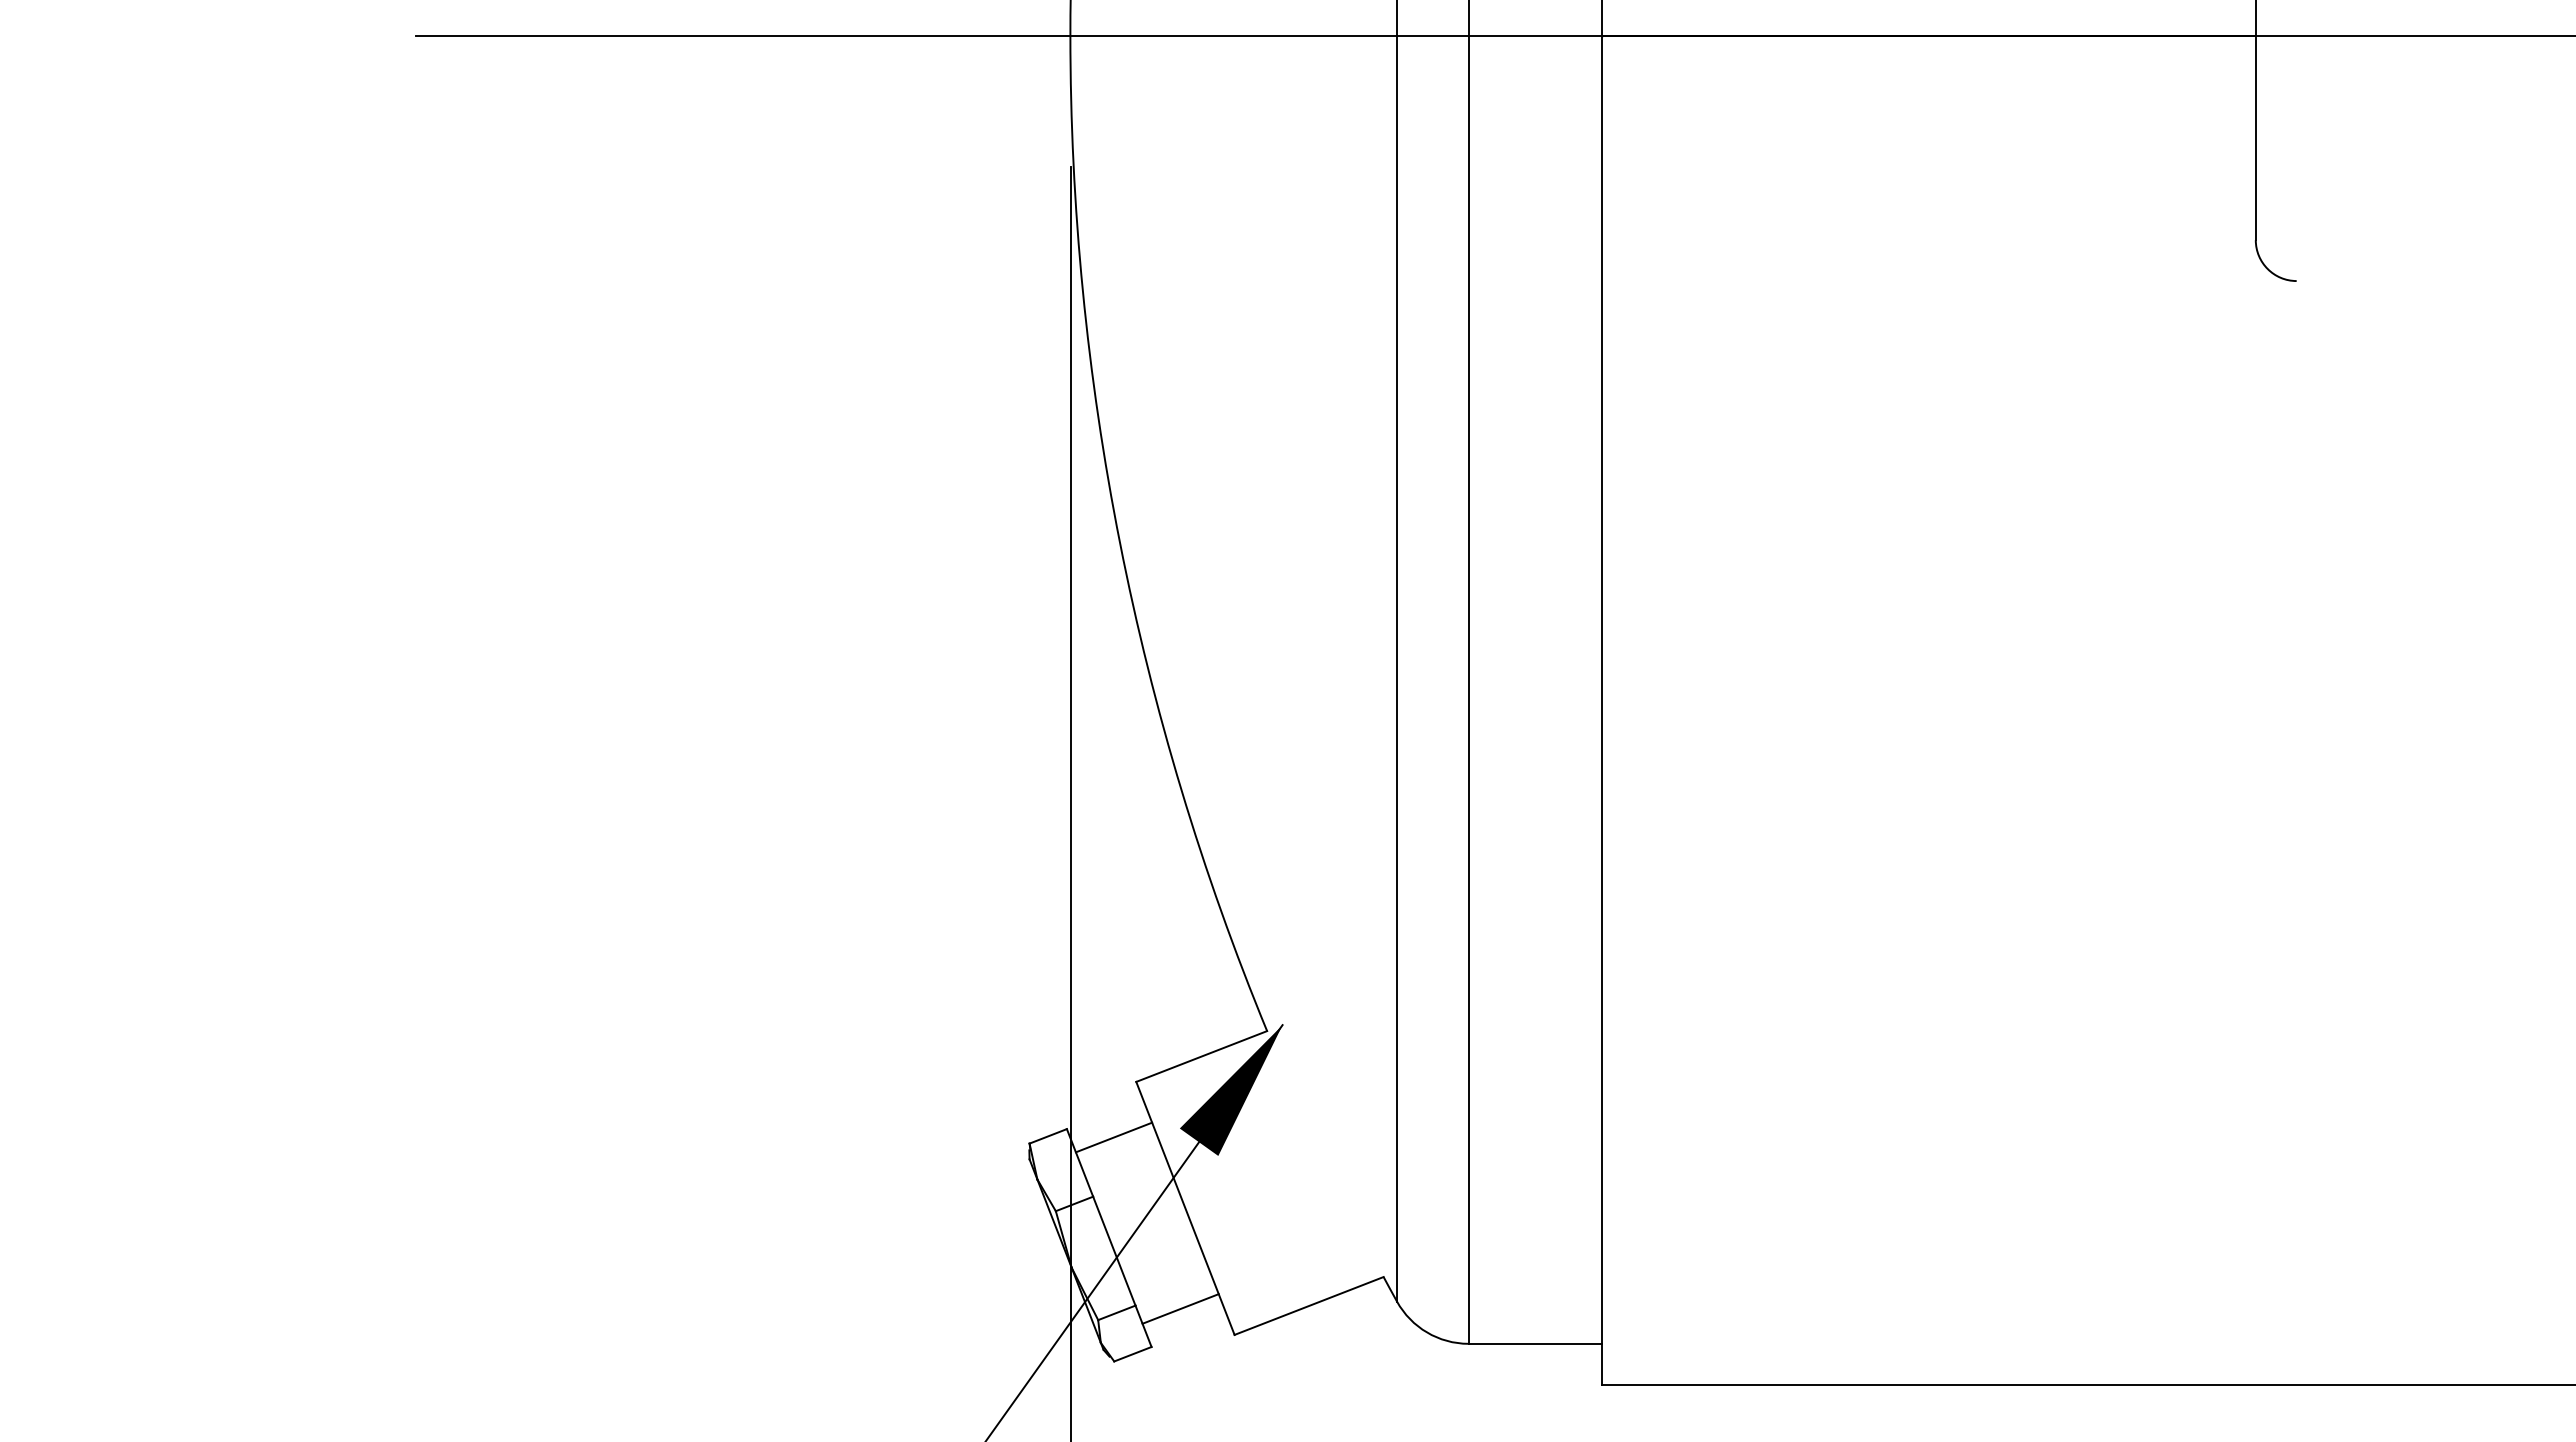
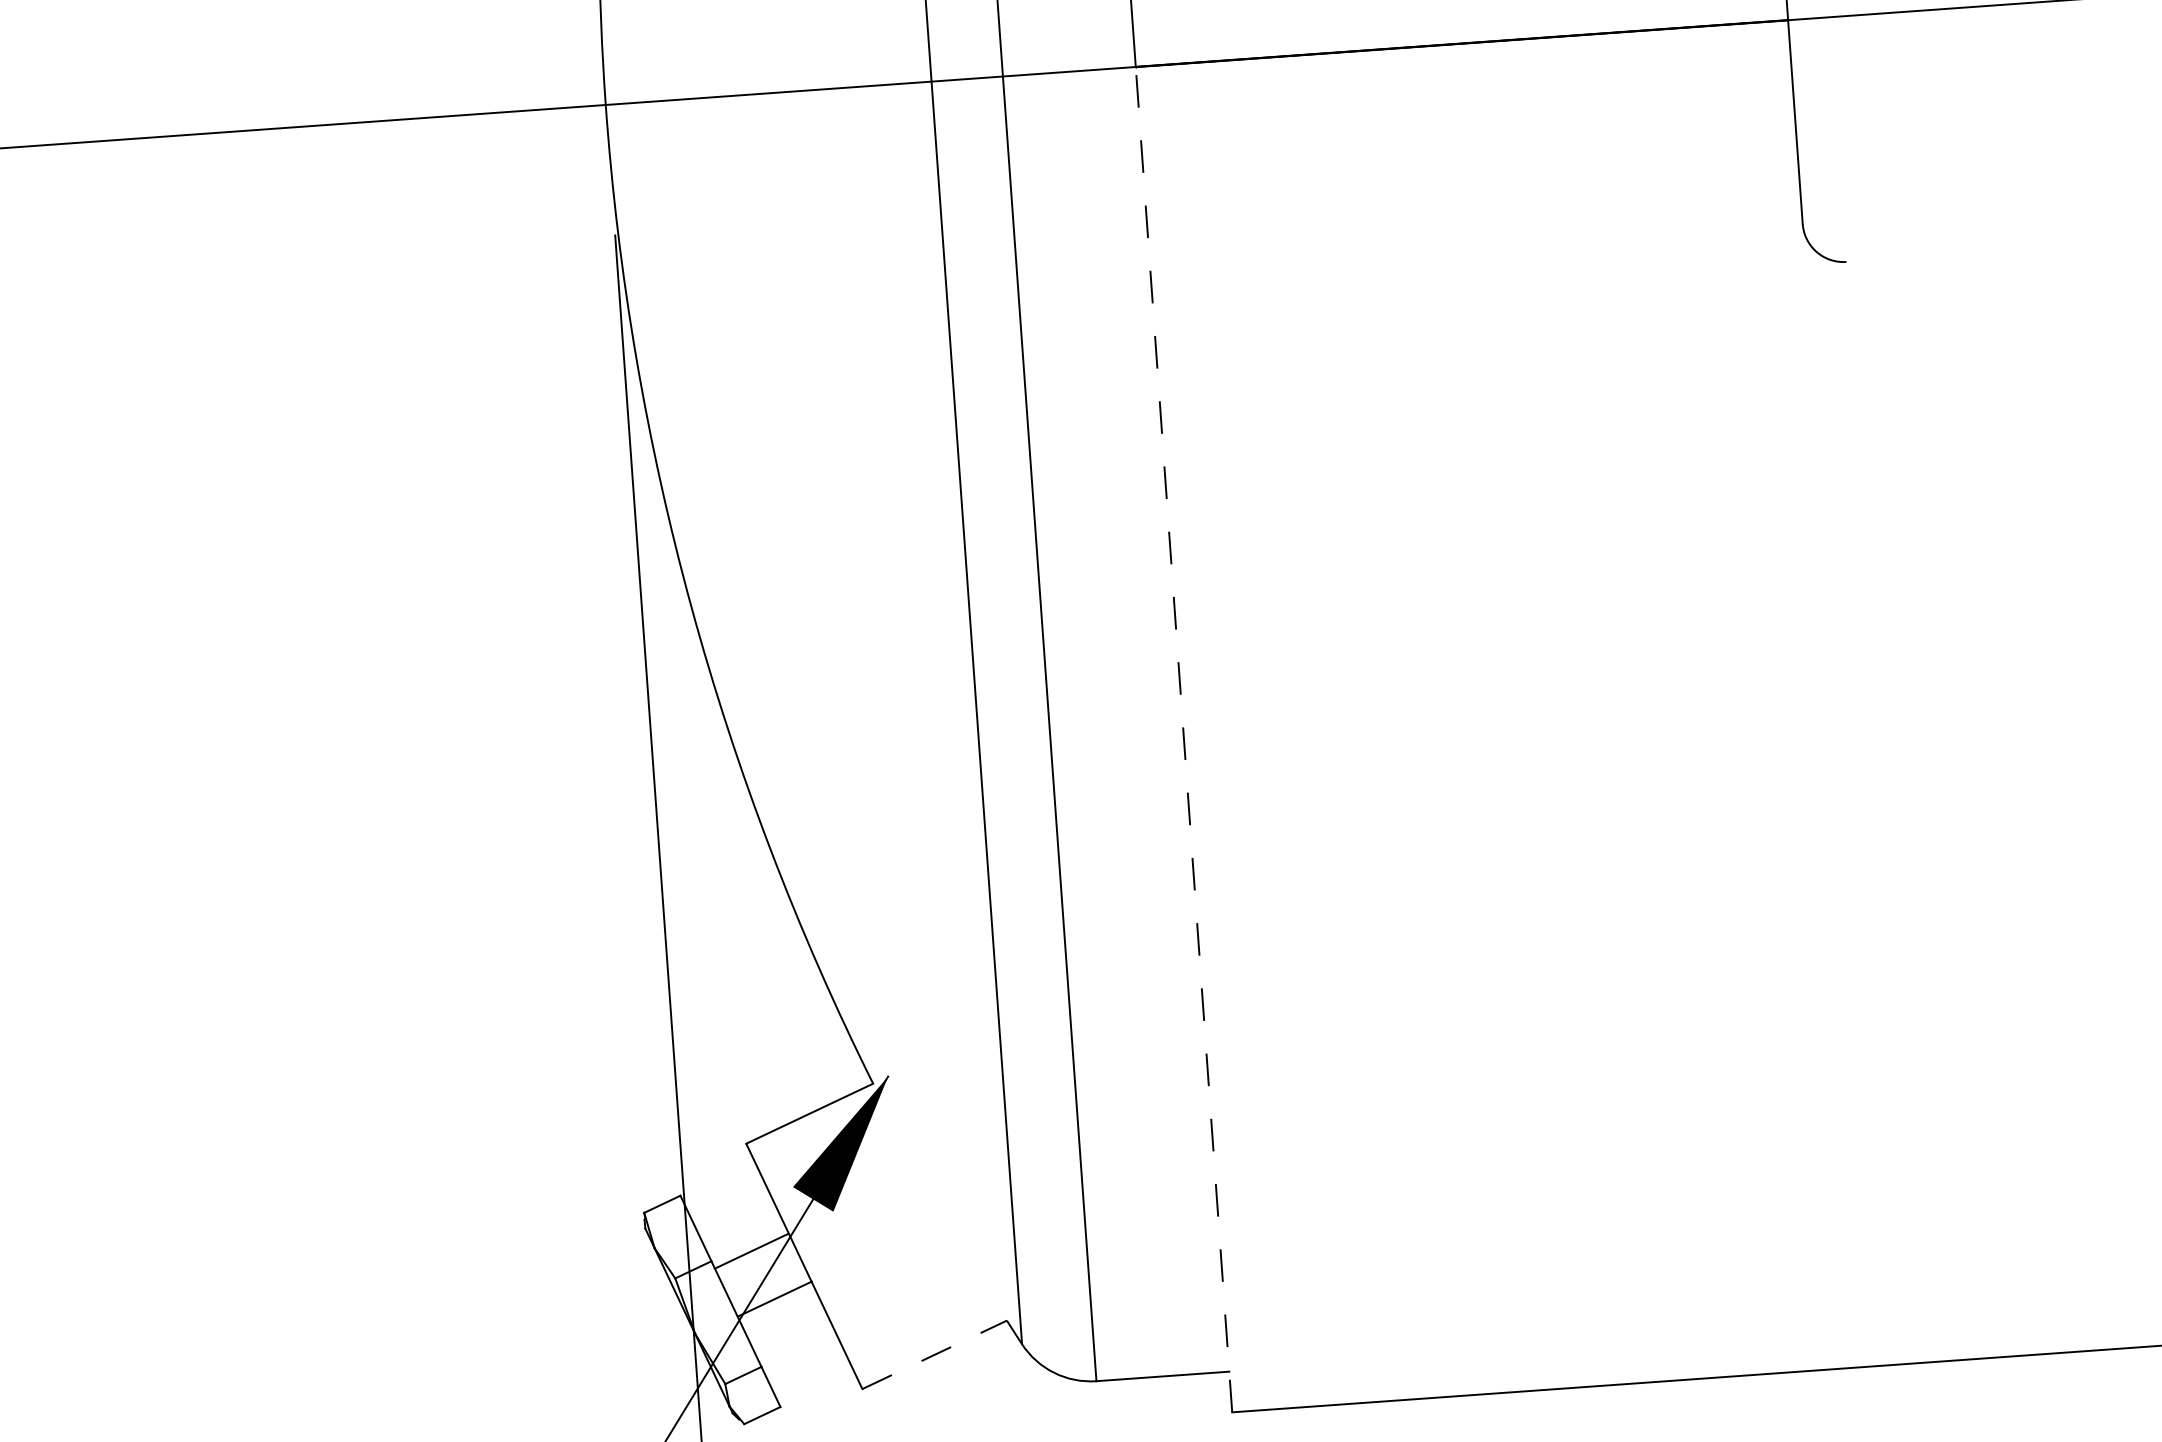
line: (1601, 709) -> (1183, 738), solid -> dashed
line: (1113, 1137) -> (751, 1251), moved
line: (1309, 1305) -> (935, 1354), solid -> dashed
line: (1180, 1308) -> (774, 1298), moved

